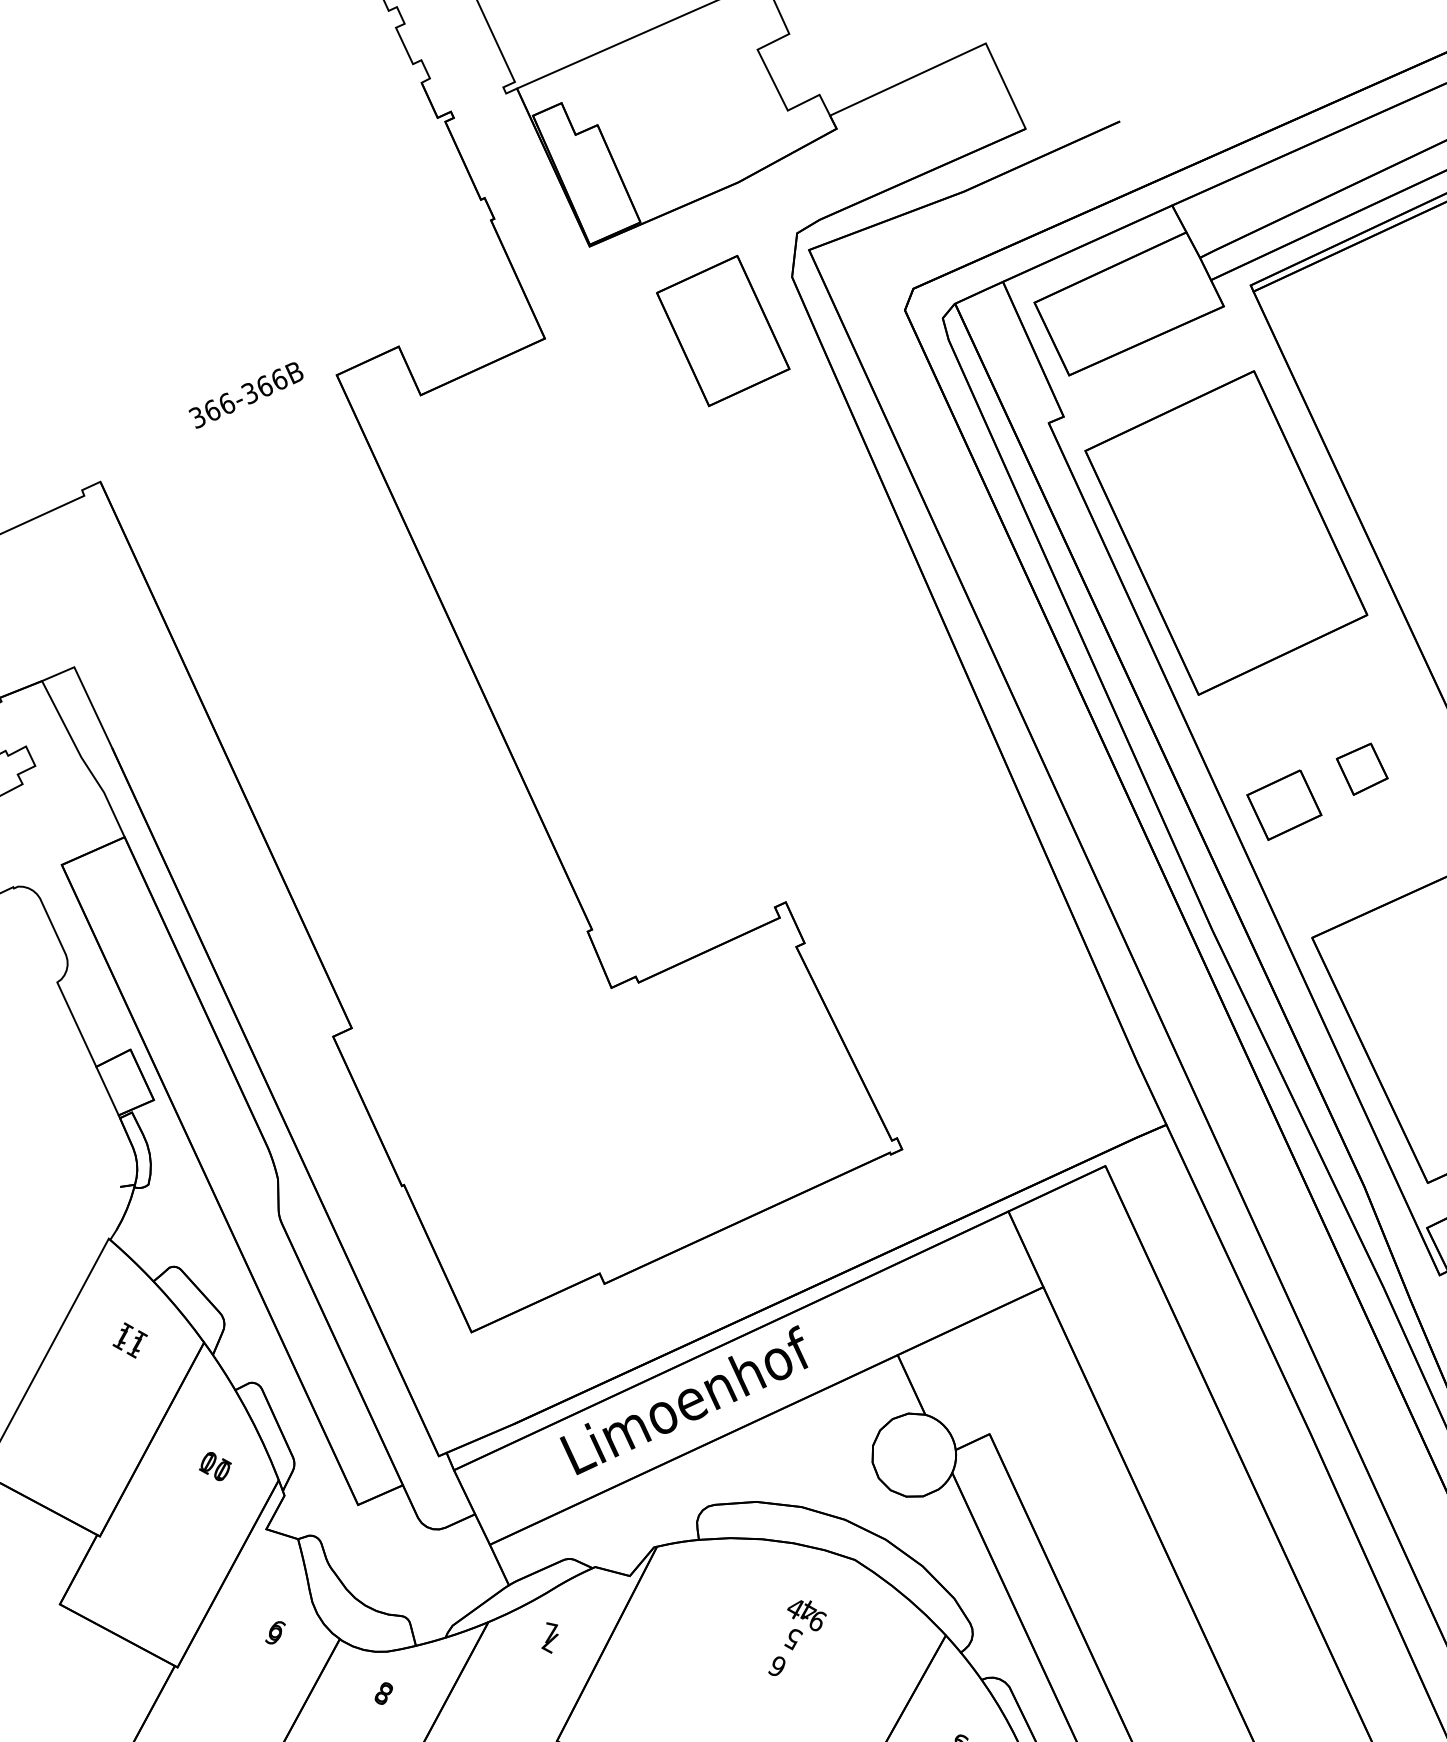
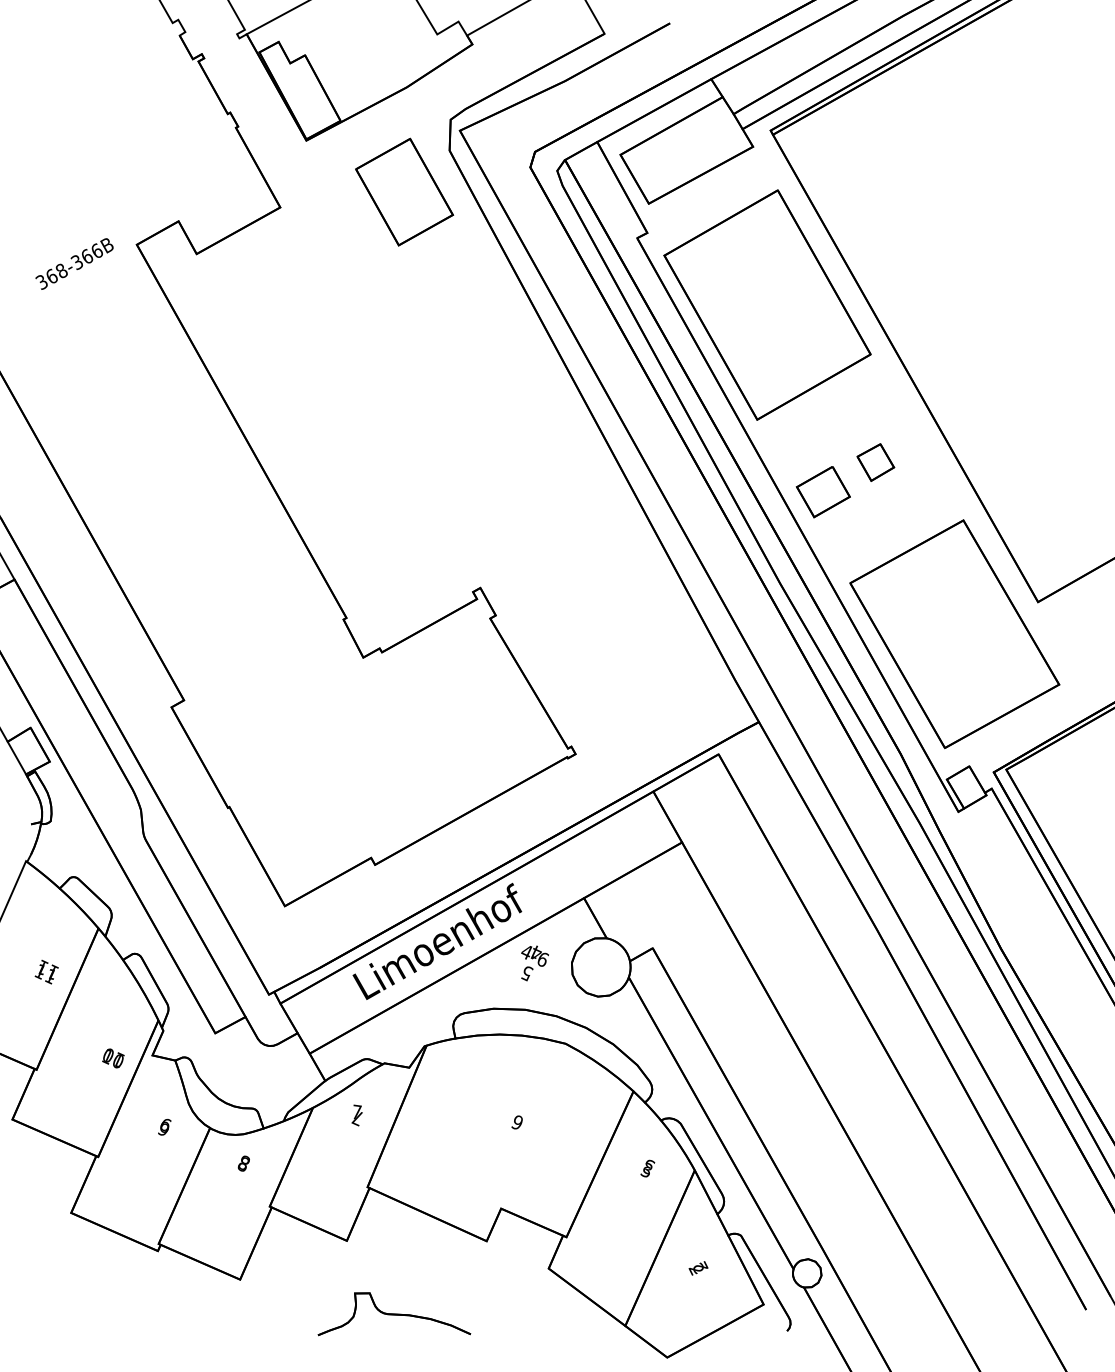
text: (226, 403) -> (61, 270), 366-366B -> 368-366B
text: (129, 1339) -> (46, 971), moved
text: (215, 1466) -> (113, 1058), moved
text: (805, 1625) -> (534, 963), moved

